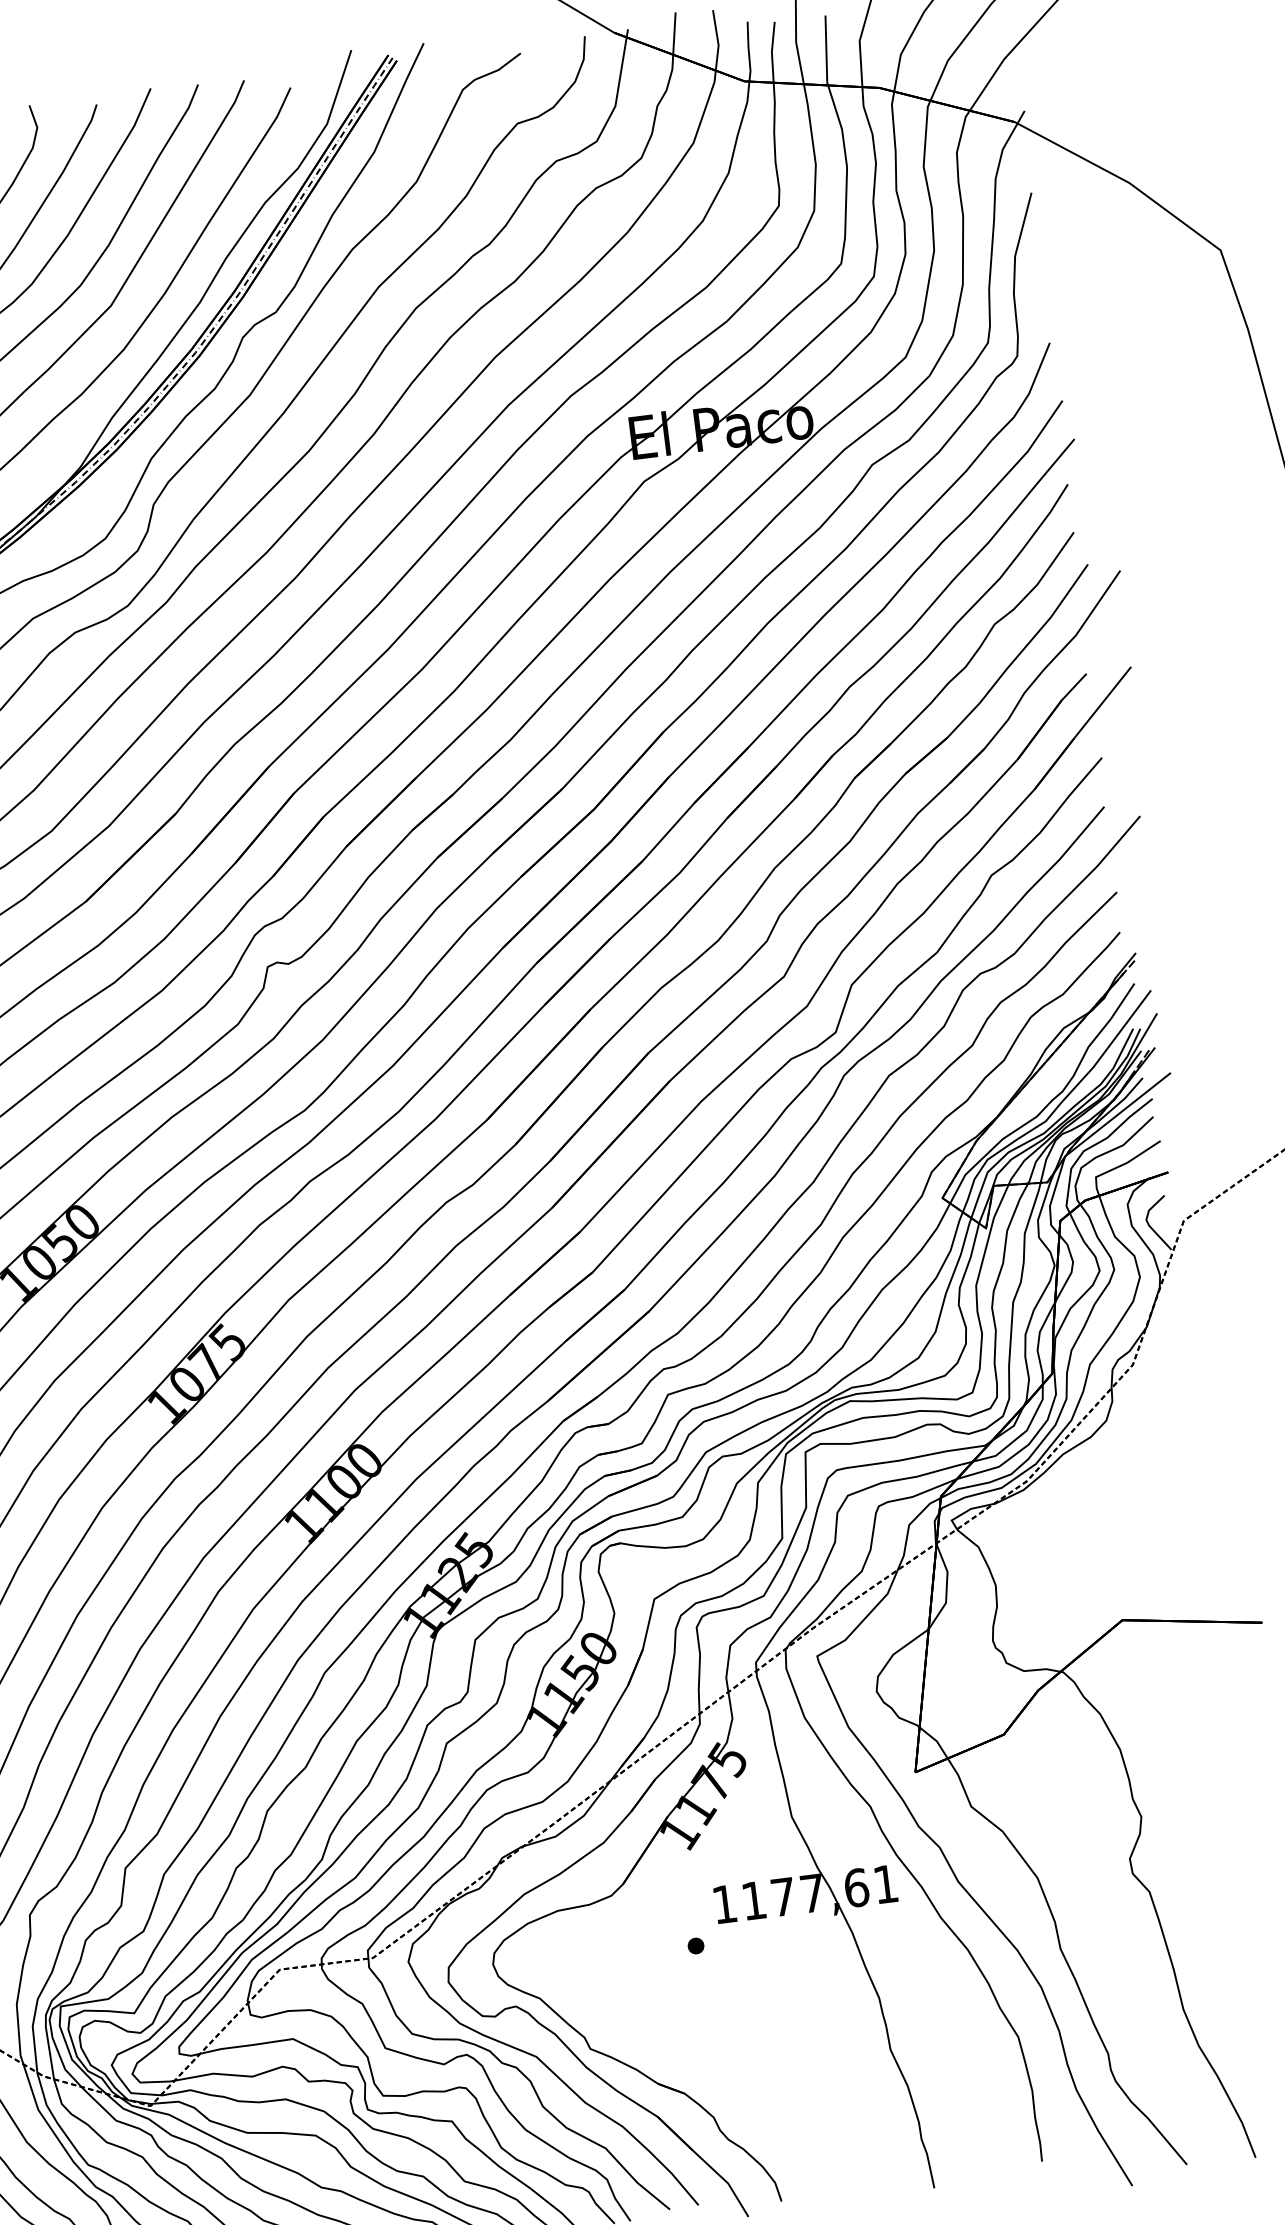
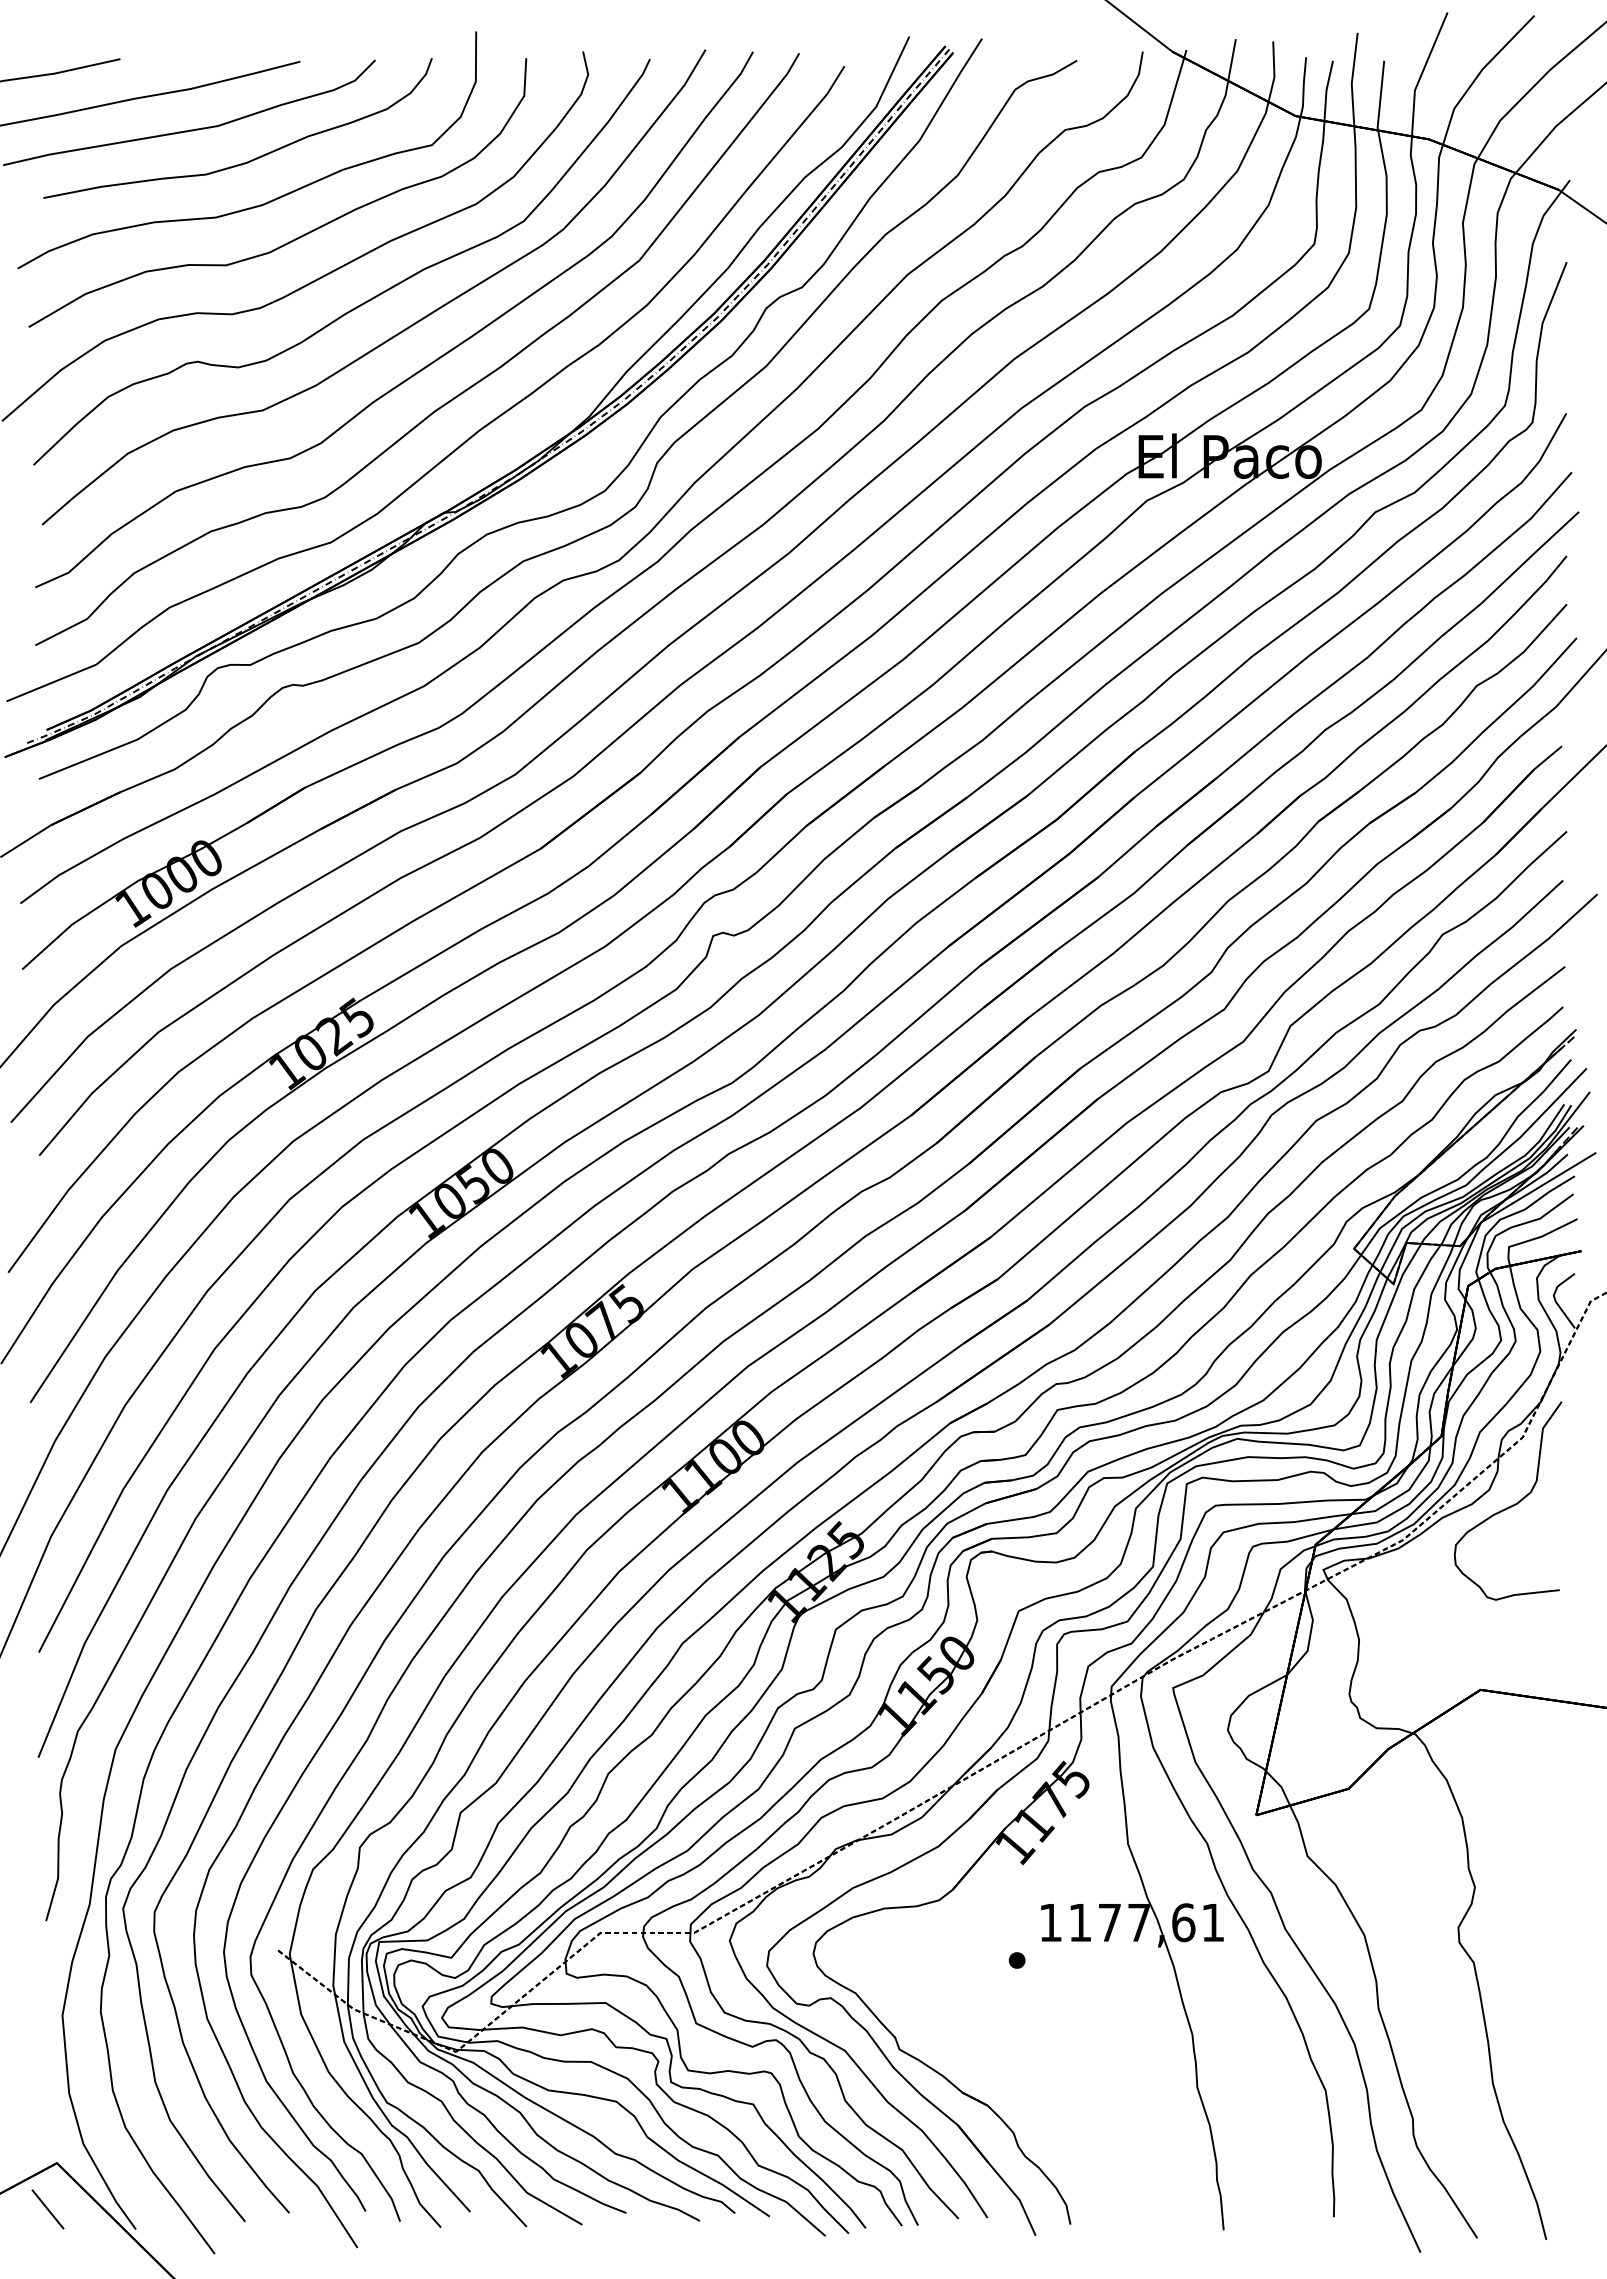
curve: (1129, 1433) -> (1510, 1505), added

